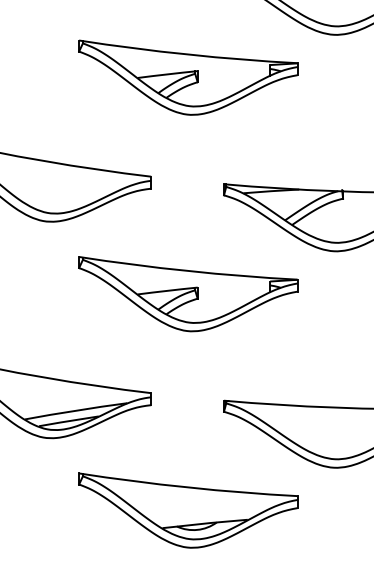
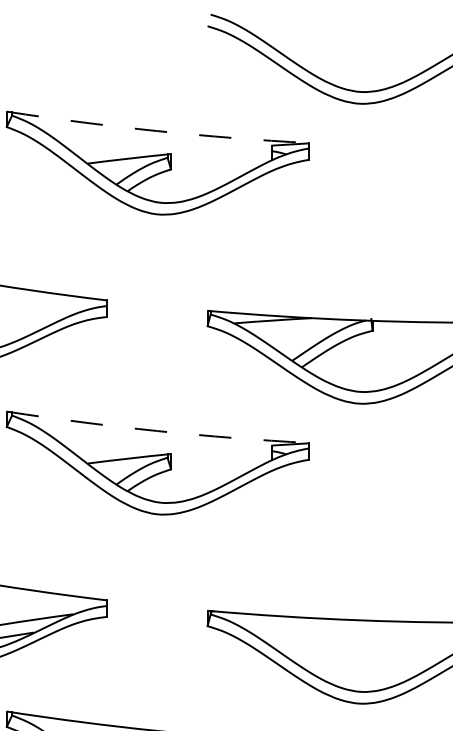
arc: (188, 54) -> (158, 131), solid -> dashed
arc: (188, 271) -> (158, 431), solid -> dashed

